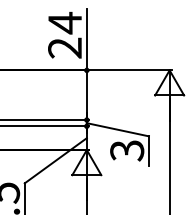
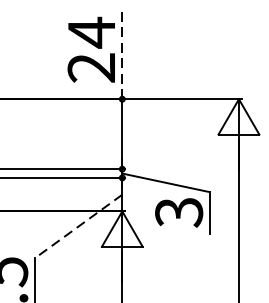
line: (86, 39) -> (121, 55), solid -> dashed
line: (55, 161) -> (78, 227), solid -> dashed

